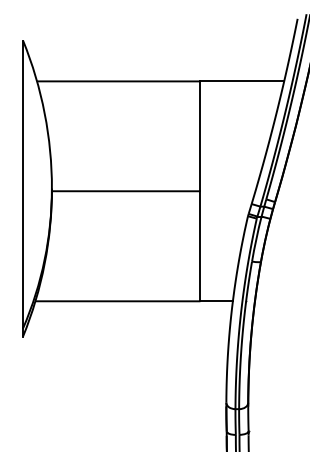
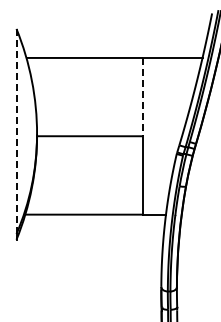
line: (199, 136) -> (142, 97), solid -> dashed
line: (23, 184) -> (16, 131), solid -> dashed

